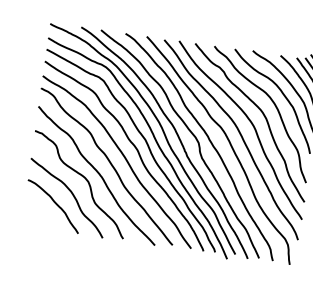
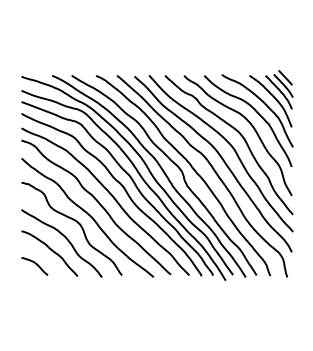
curve: (37, 215) -> (35, 264), added

